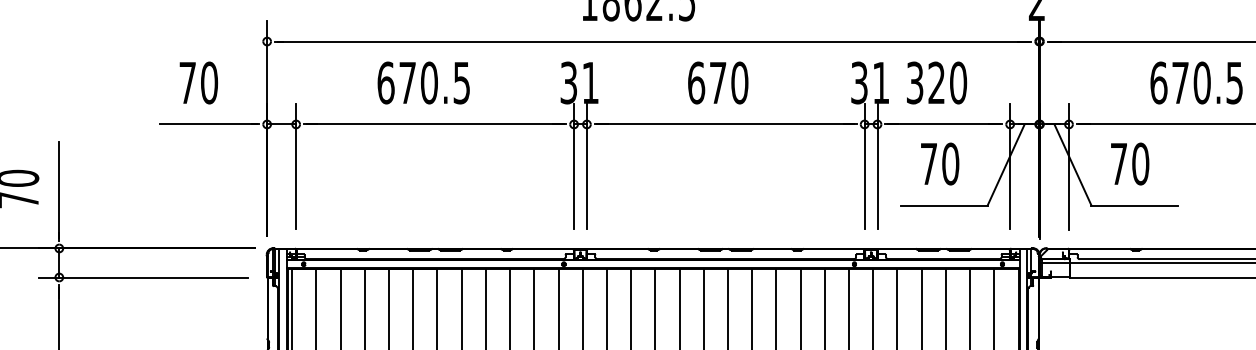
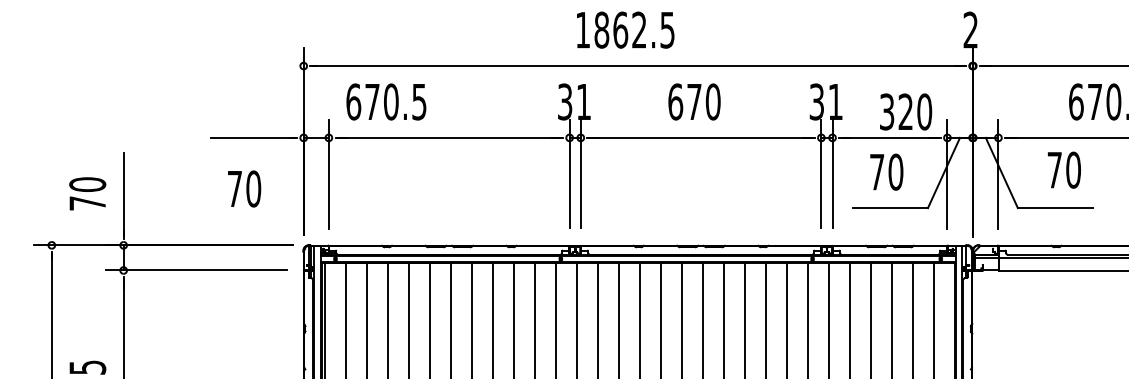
text: (198, 82) -> (244, 188), moved
text: (423, 82) -> (386, 101), moved
text: (937, 82) -> (906, 111), moved
text: (1129, 163) -> (1063, 169), moved

